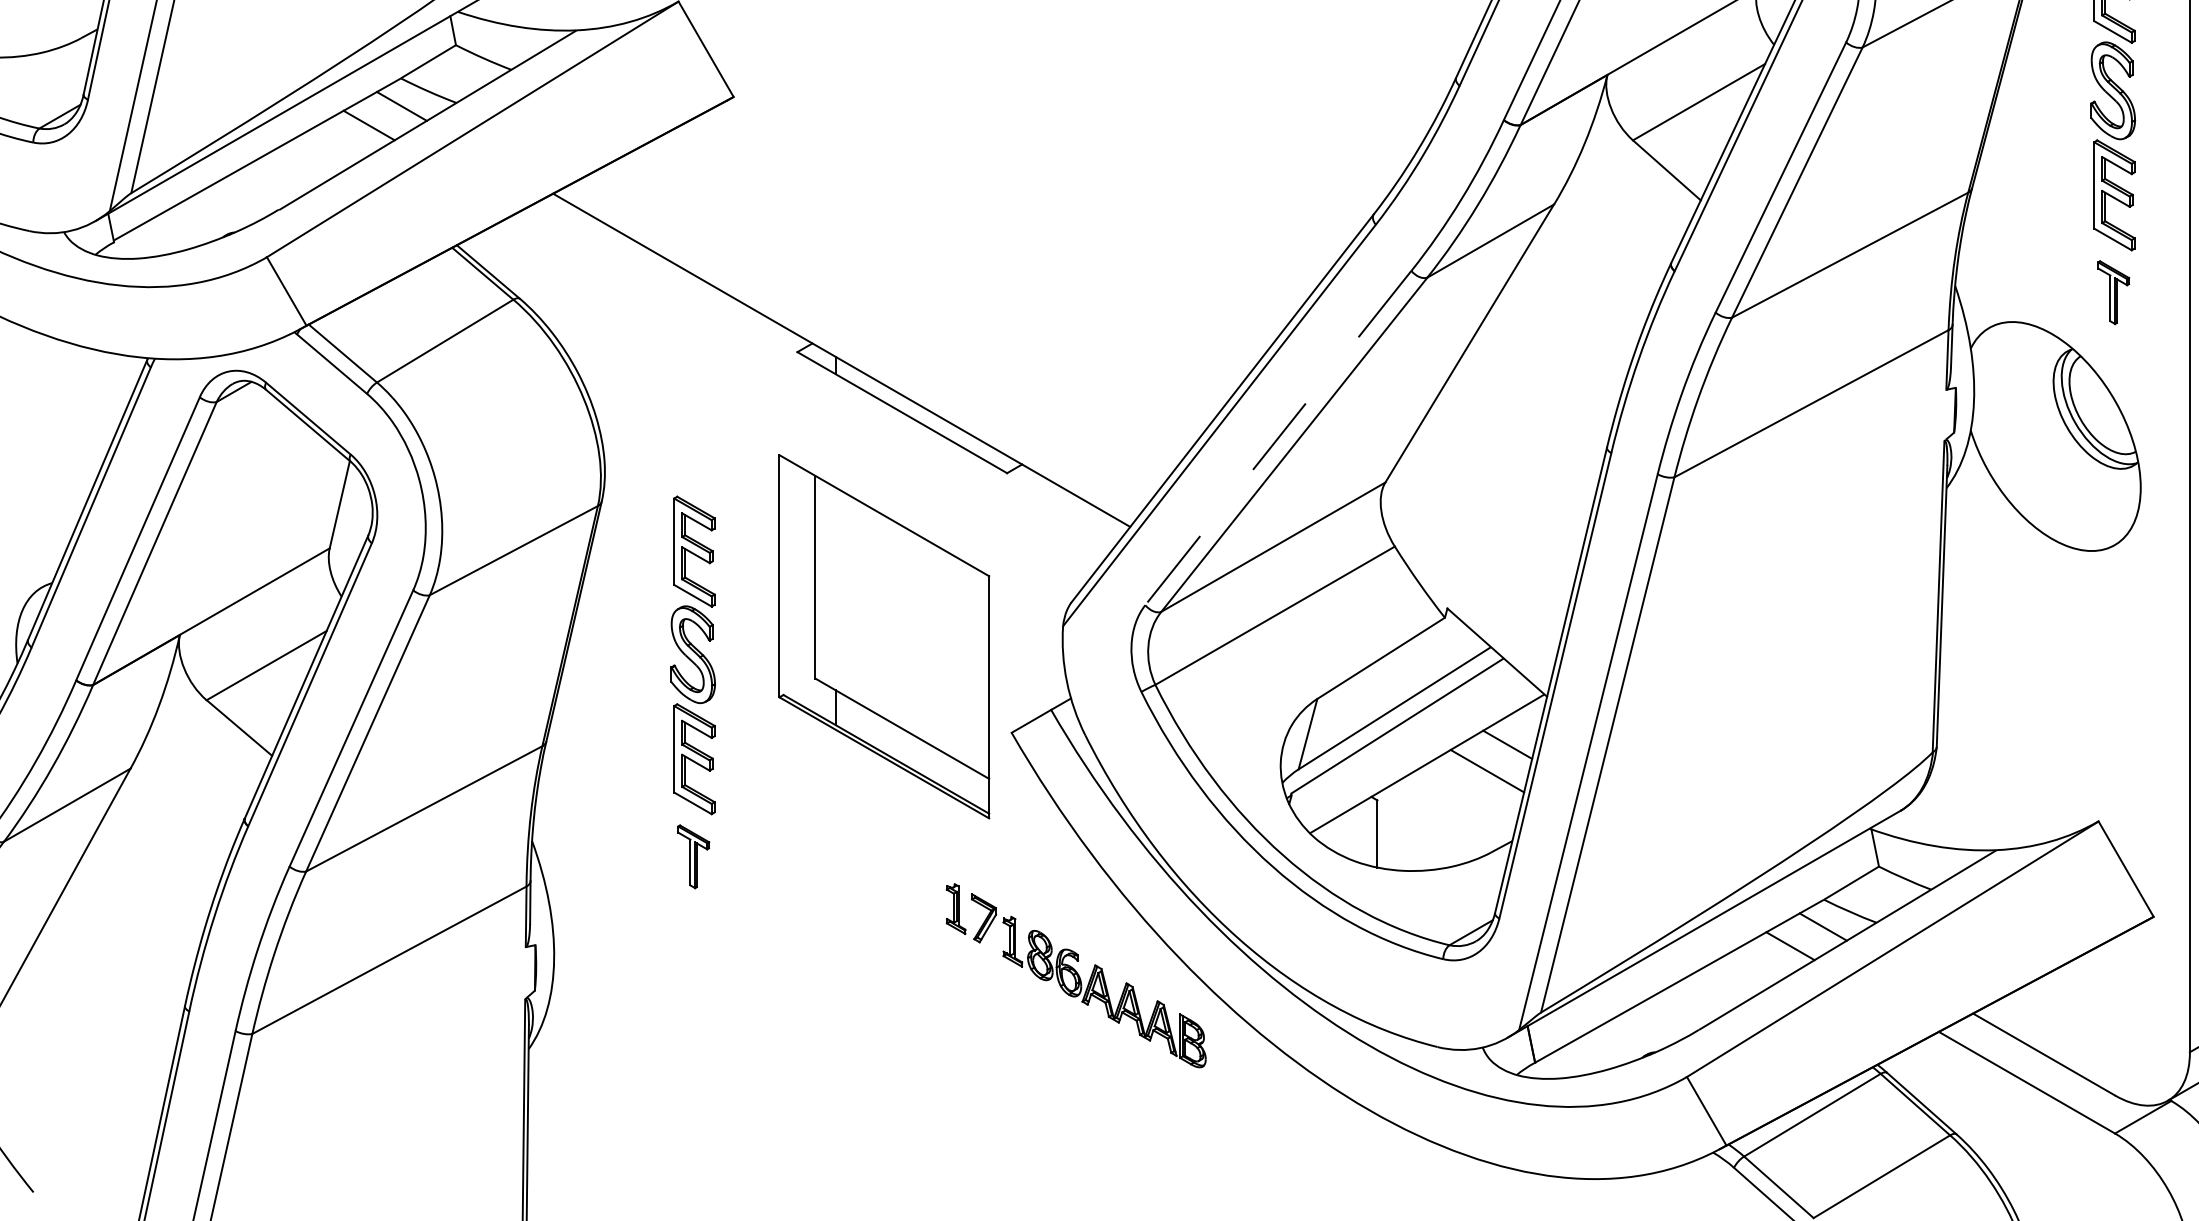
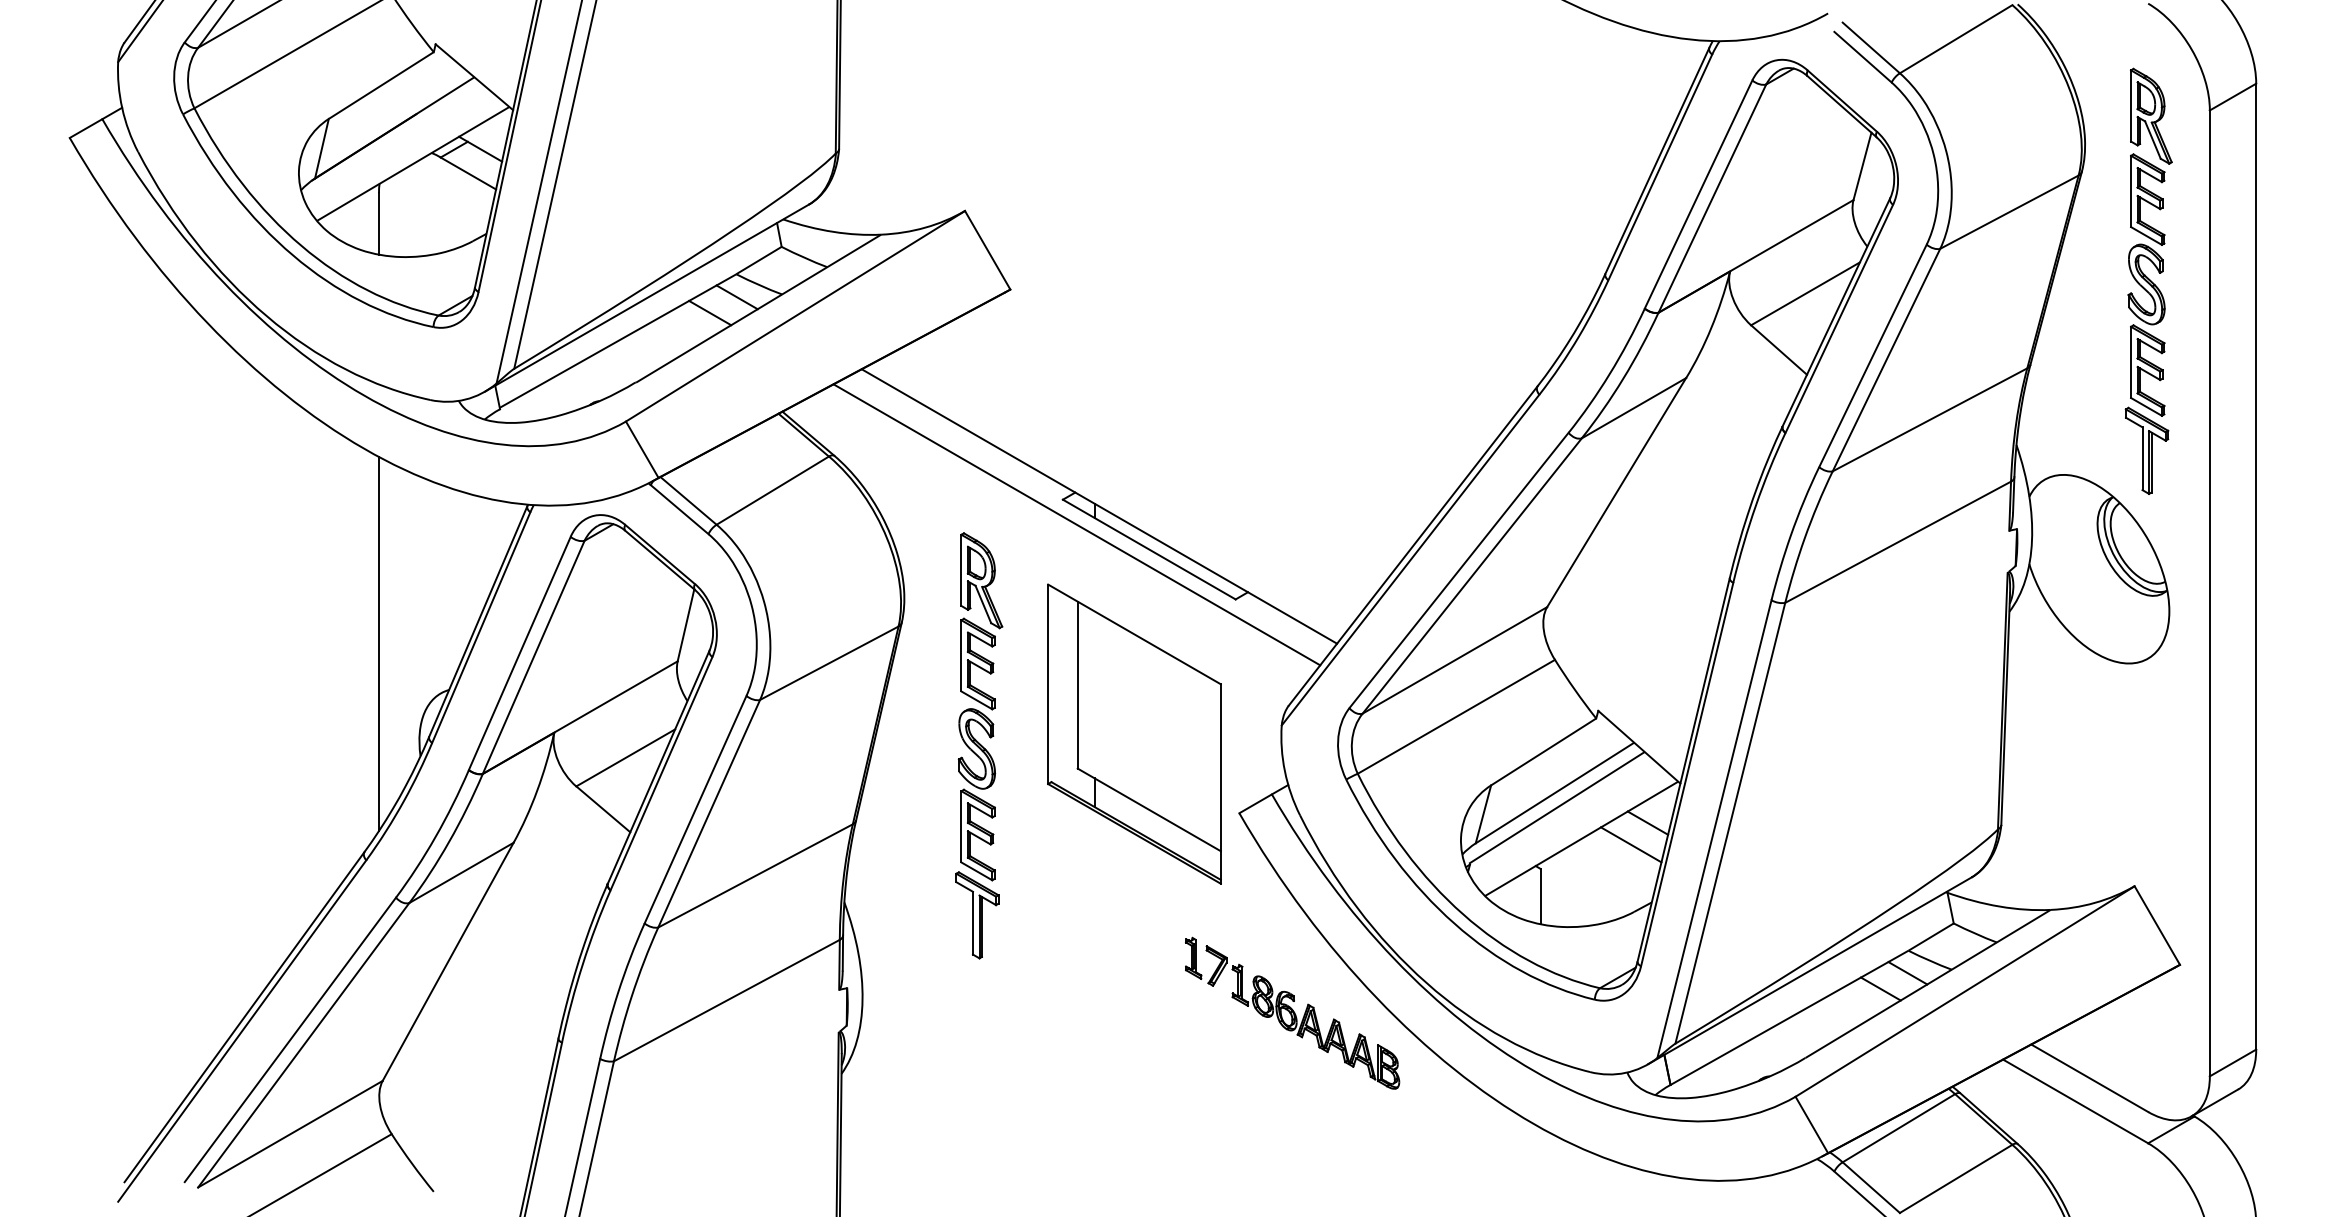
part: (2113, 292) -> (2146, 450), size x1.67
line: (813, 382) -> (1076, 524), added
line: (1278, 438) -> (1459, 570), dashed -> solid
part: (698, 450) -> (981, 580), added
part: (693, 856) -> (977, 915), size x1.67

